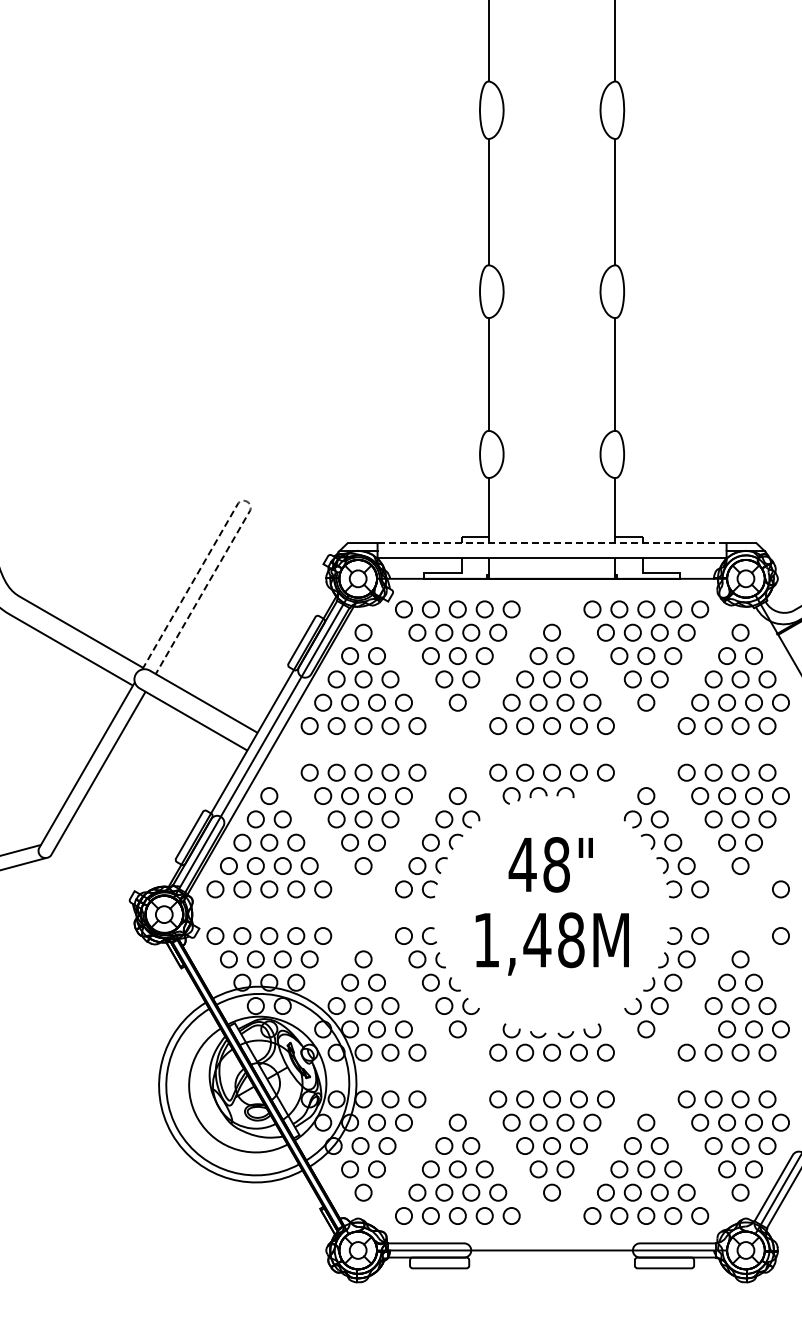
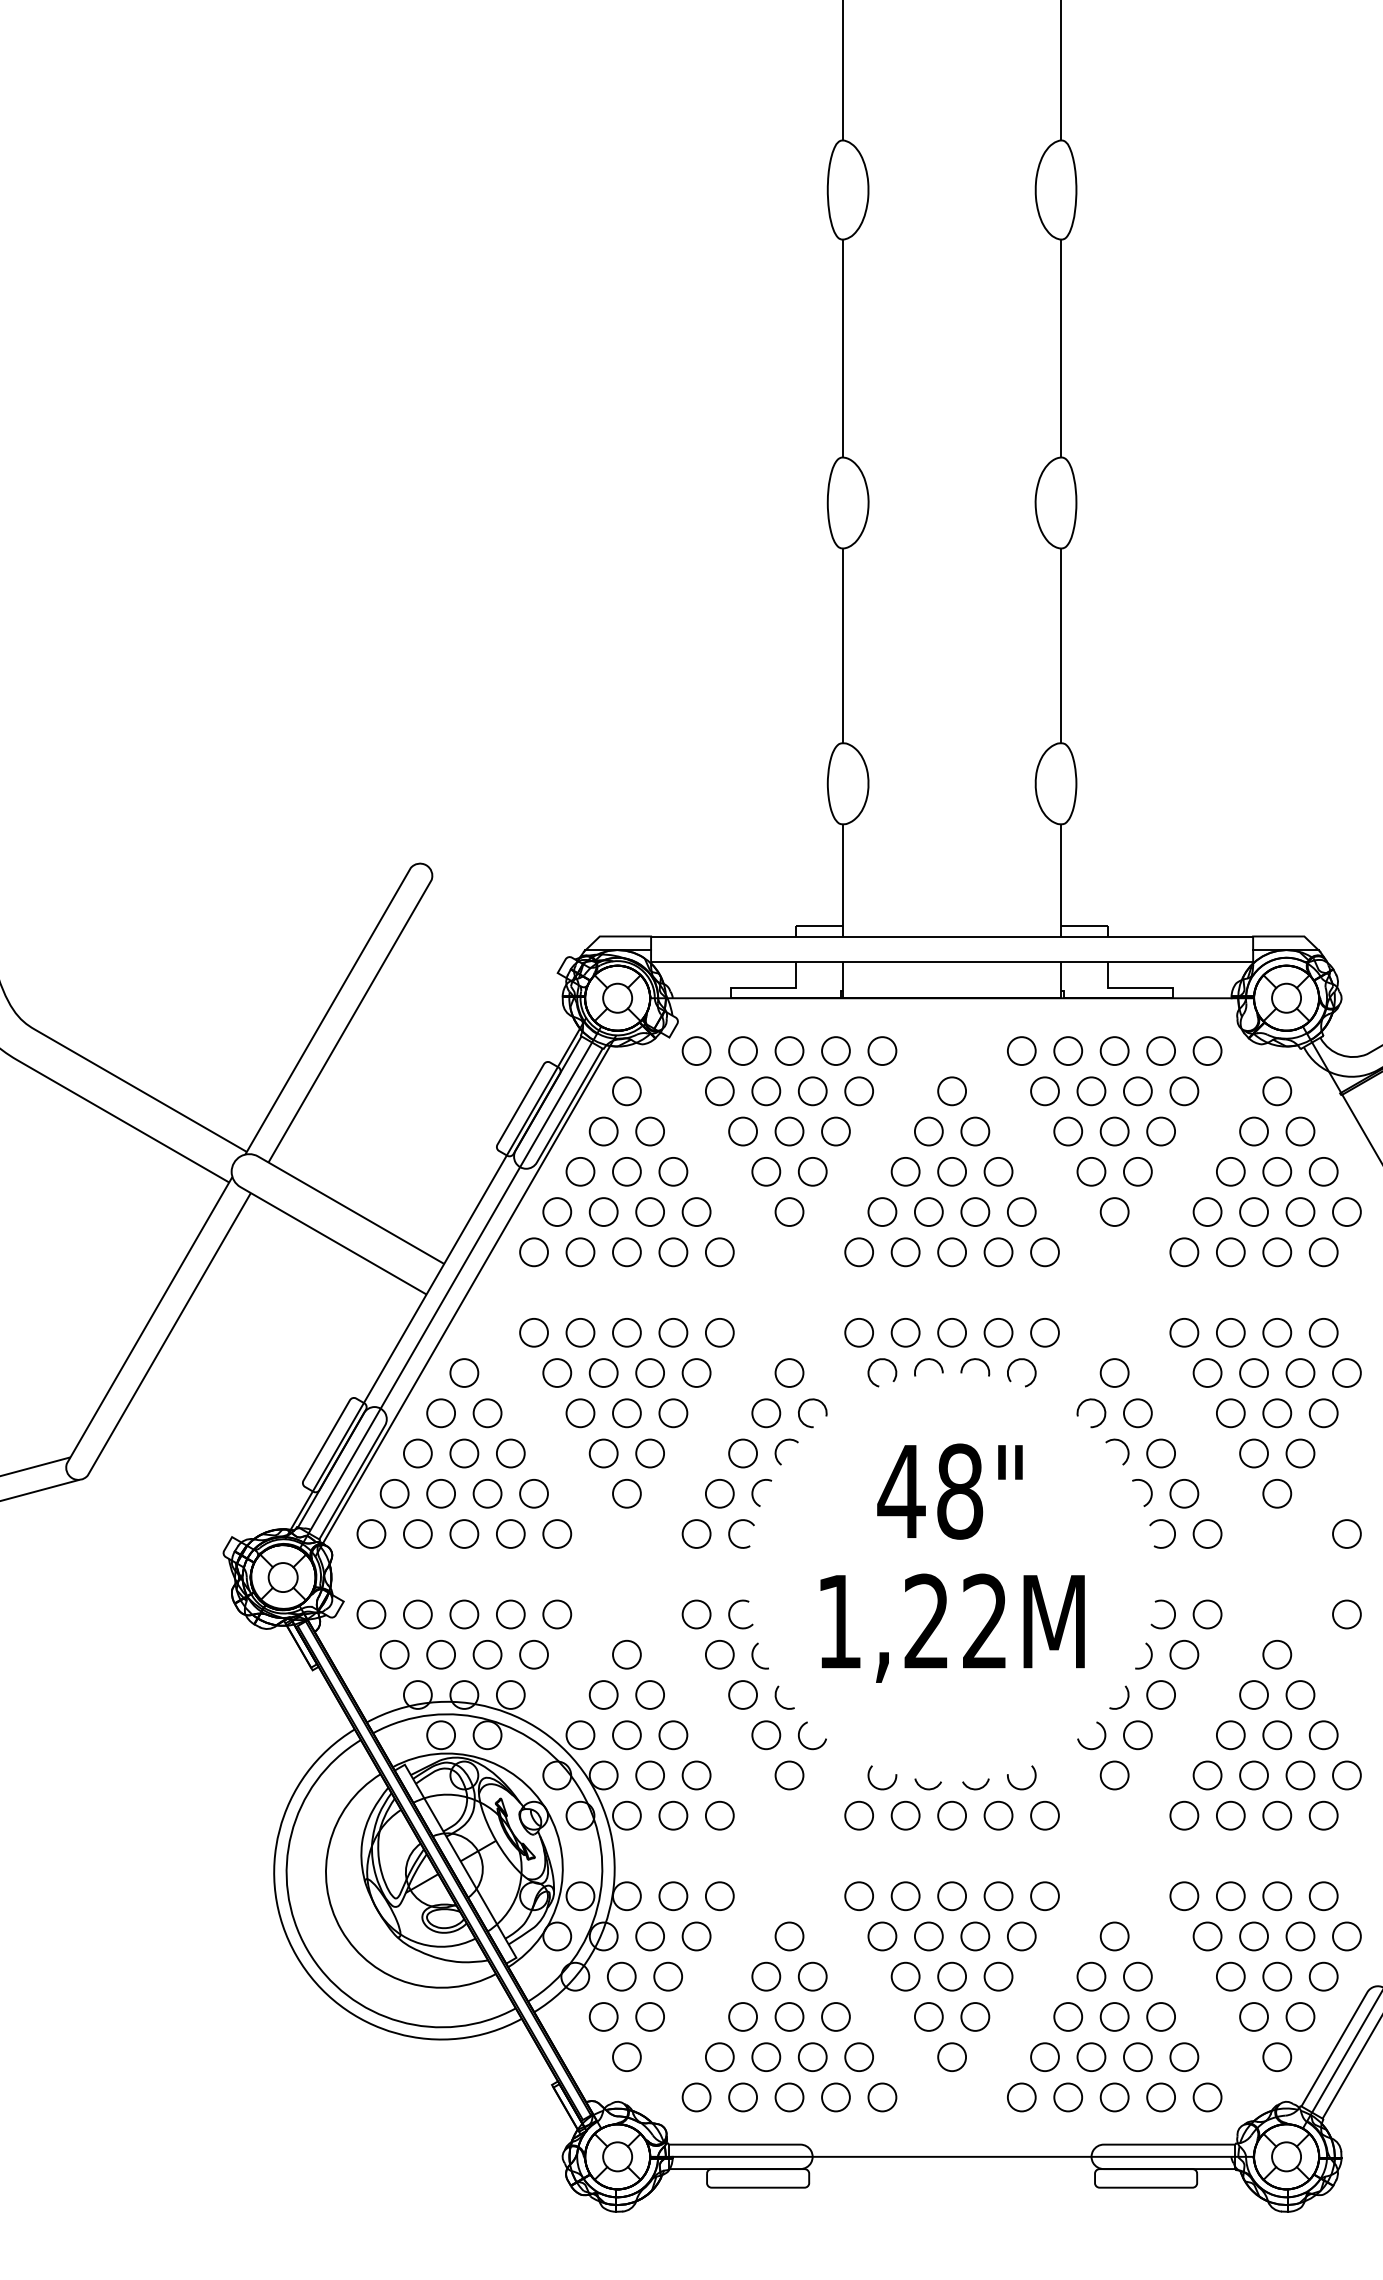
line: (247, 501) -> (426, 864), dashed -> solid
line: (552, 543) -> (952, 937), dashed -> solid
arc: (590, 789) -> (1018, 1361), added
text: (553, 940) -> (954, 1622), 1,48M -> 1,22M
circle: (700, 1029) -> (1208, 1775), added

